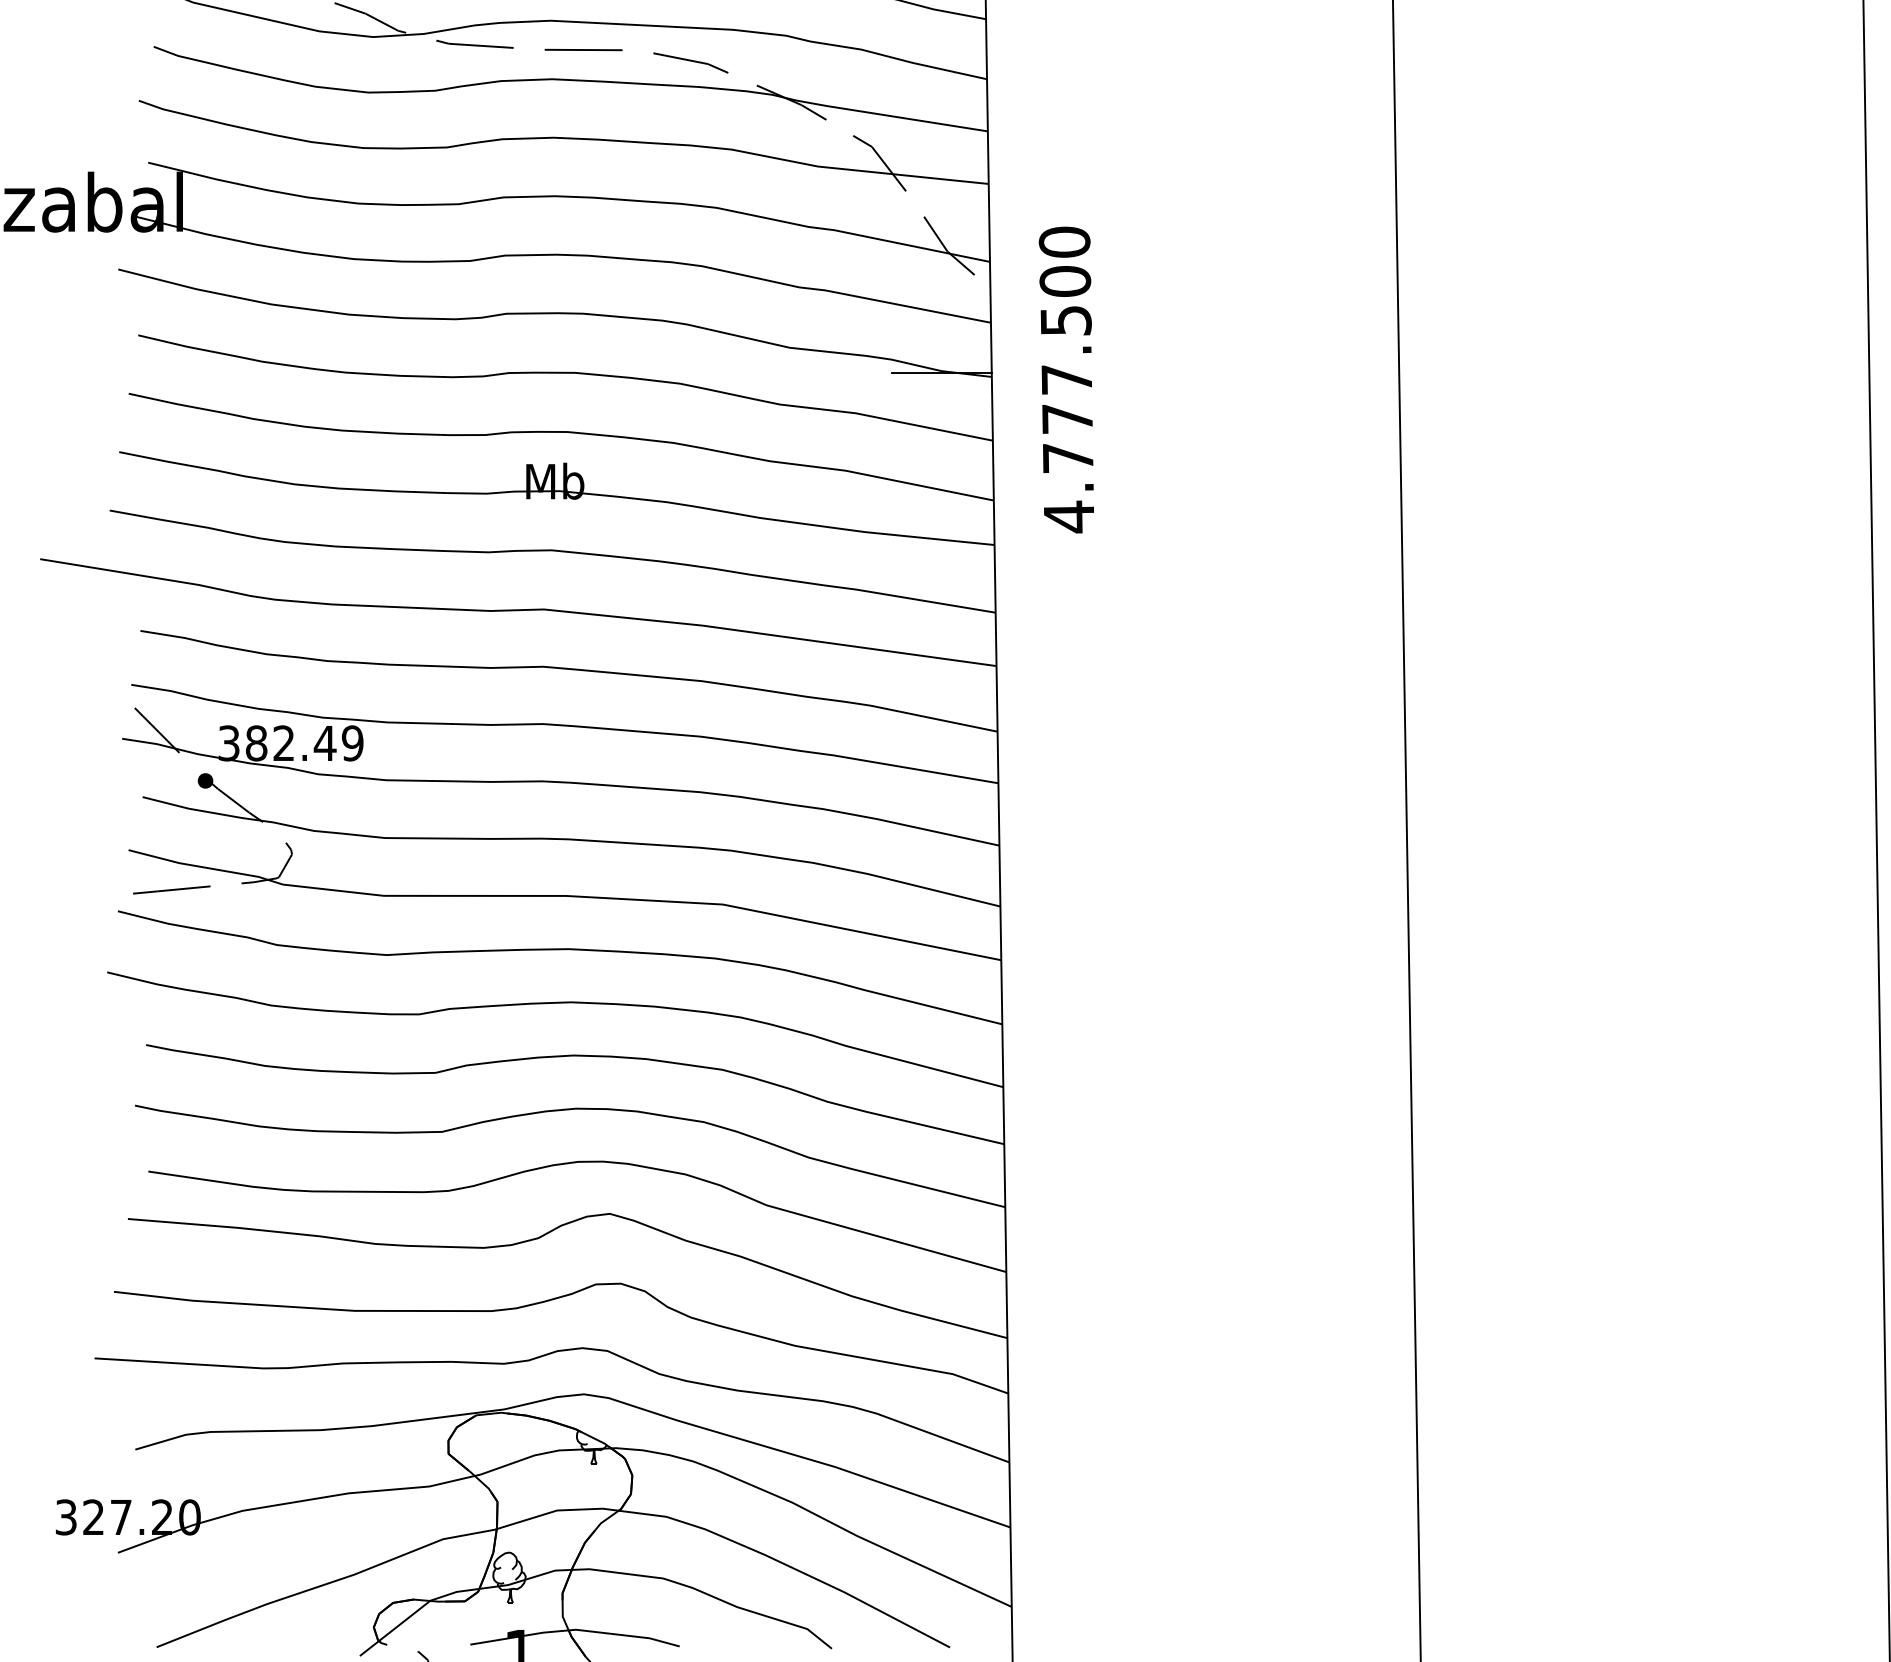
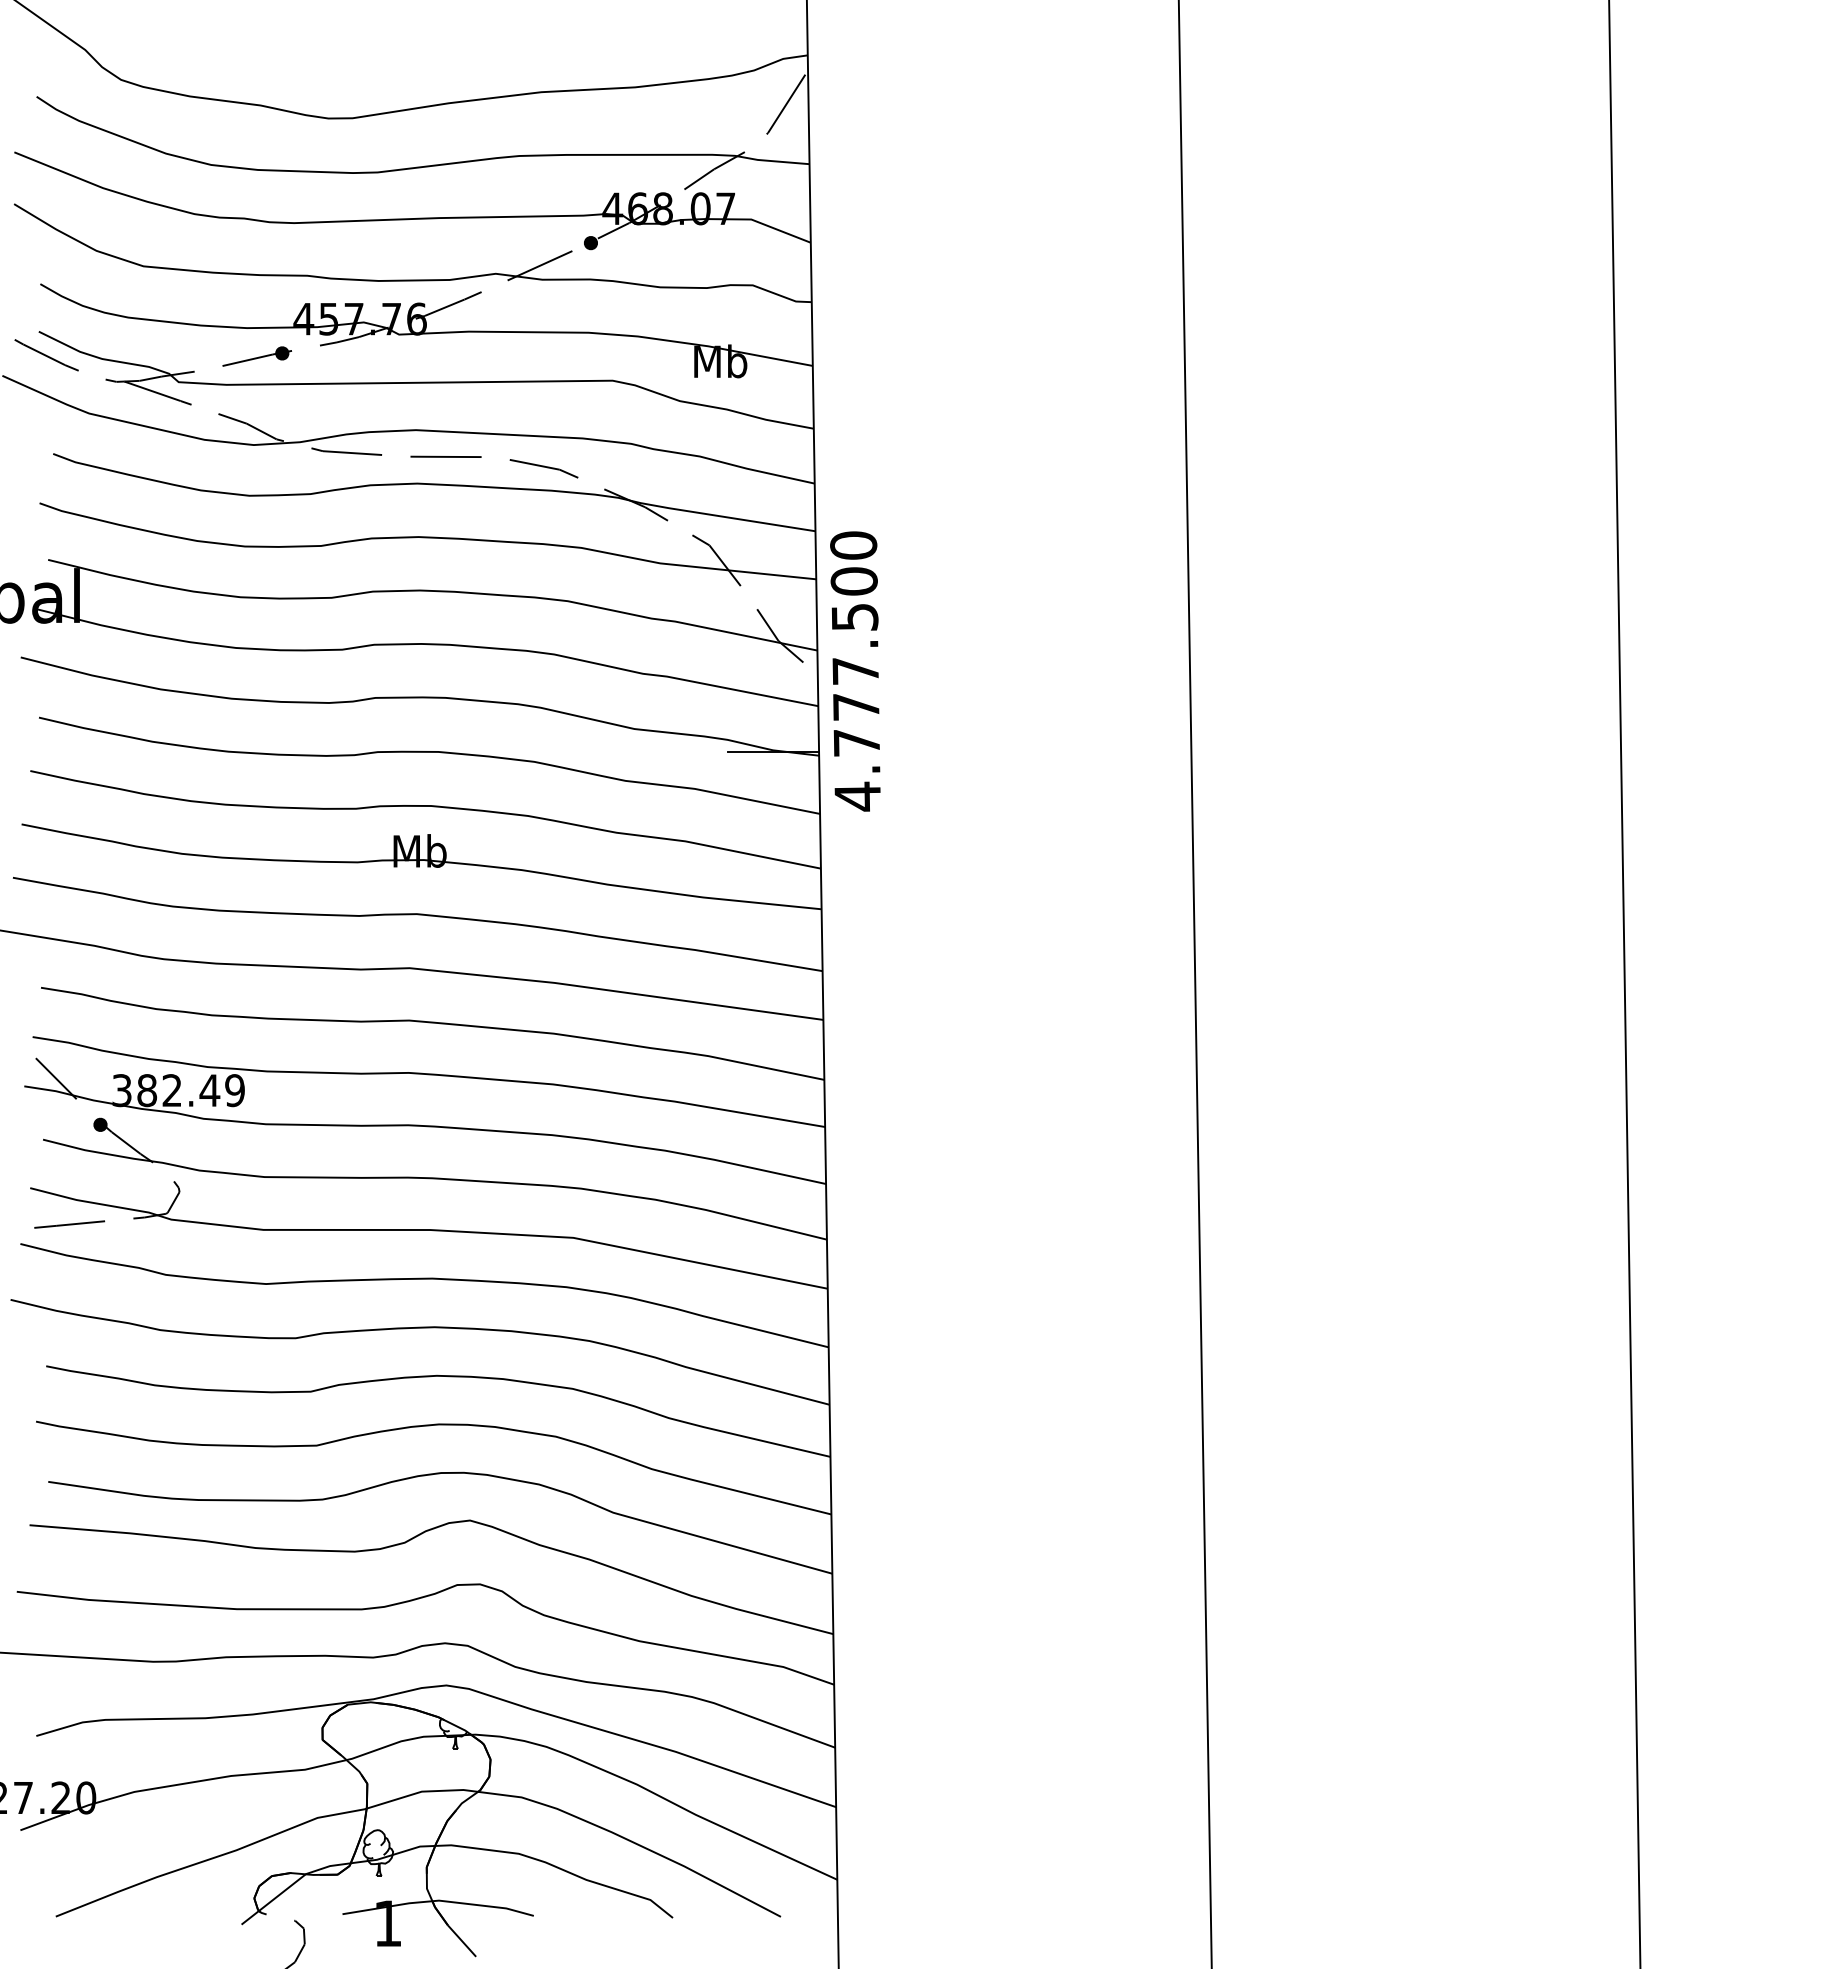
text: (1066, 380) -> (855, 671), moved

